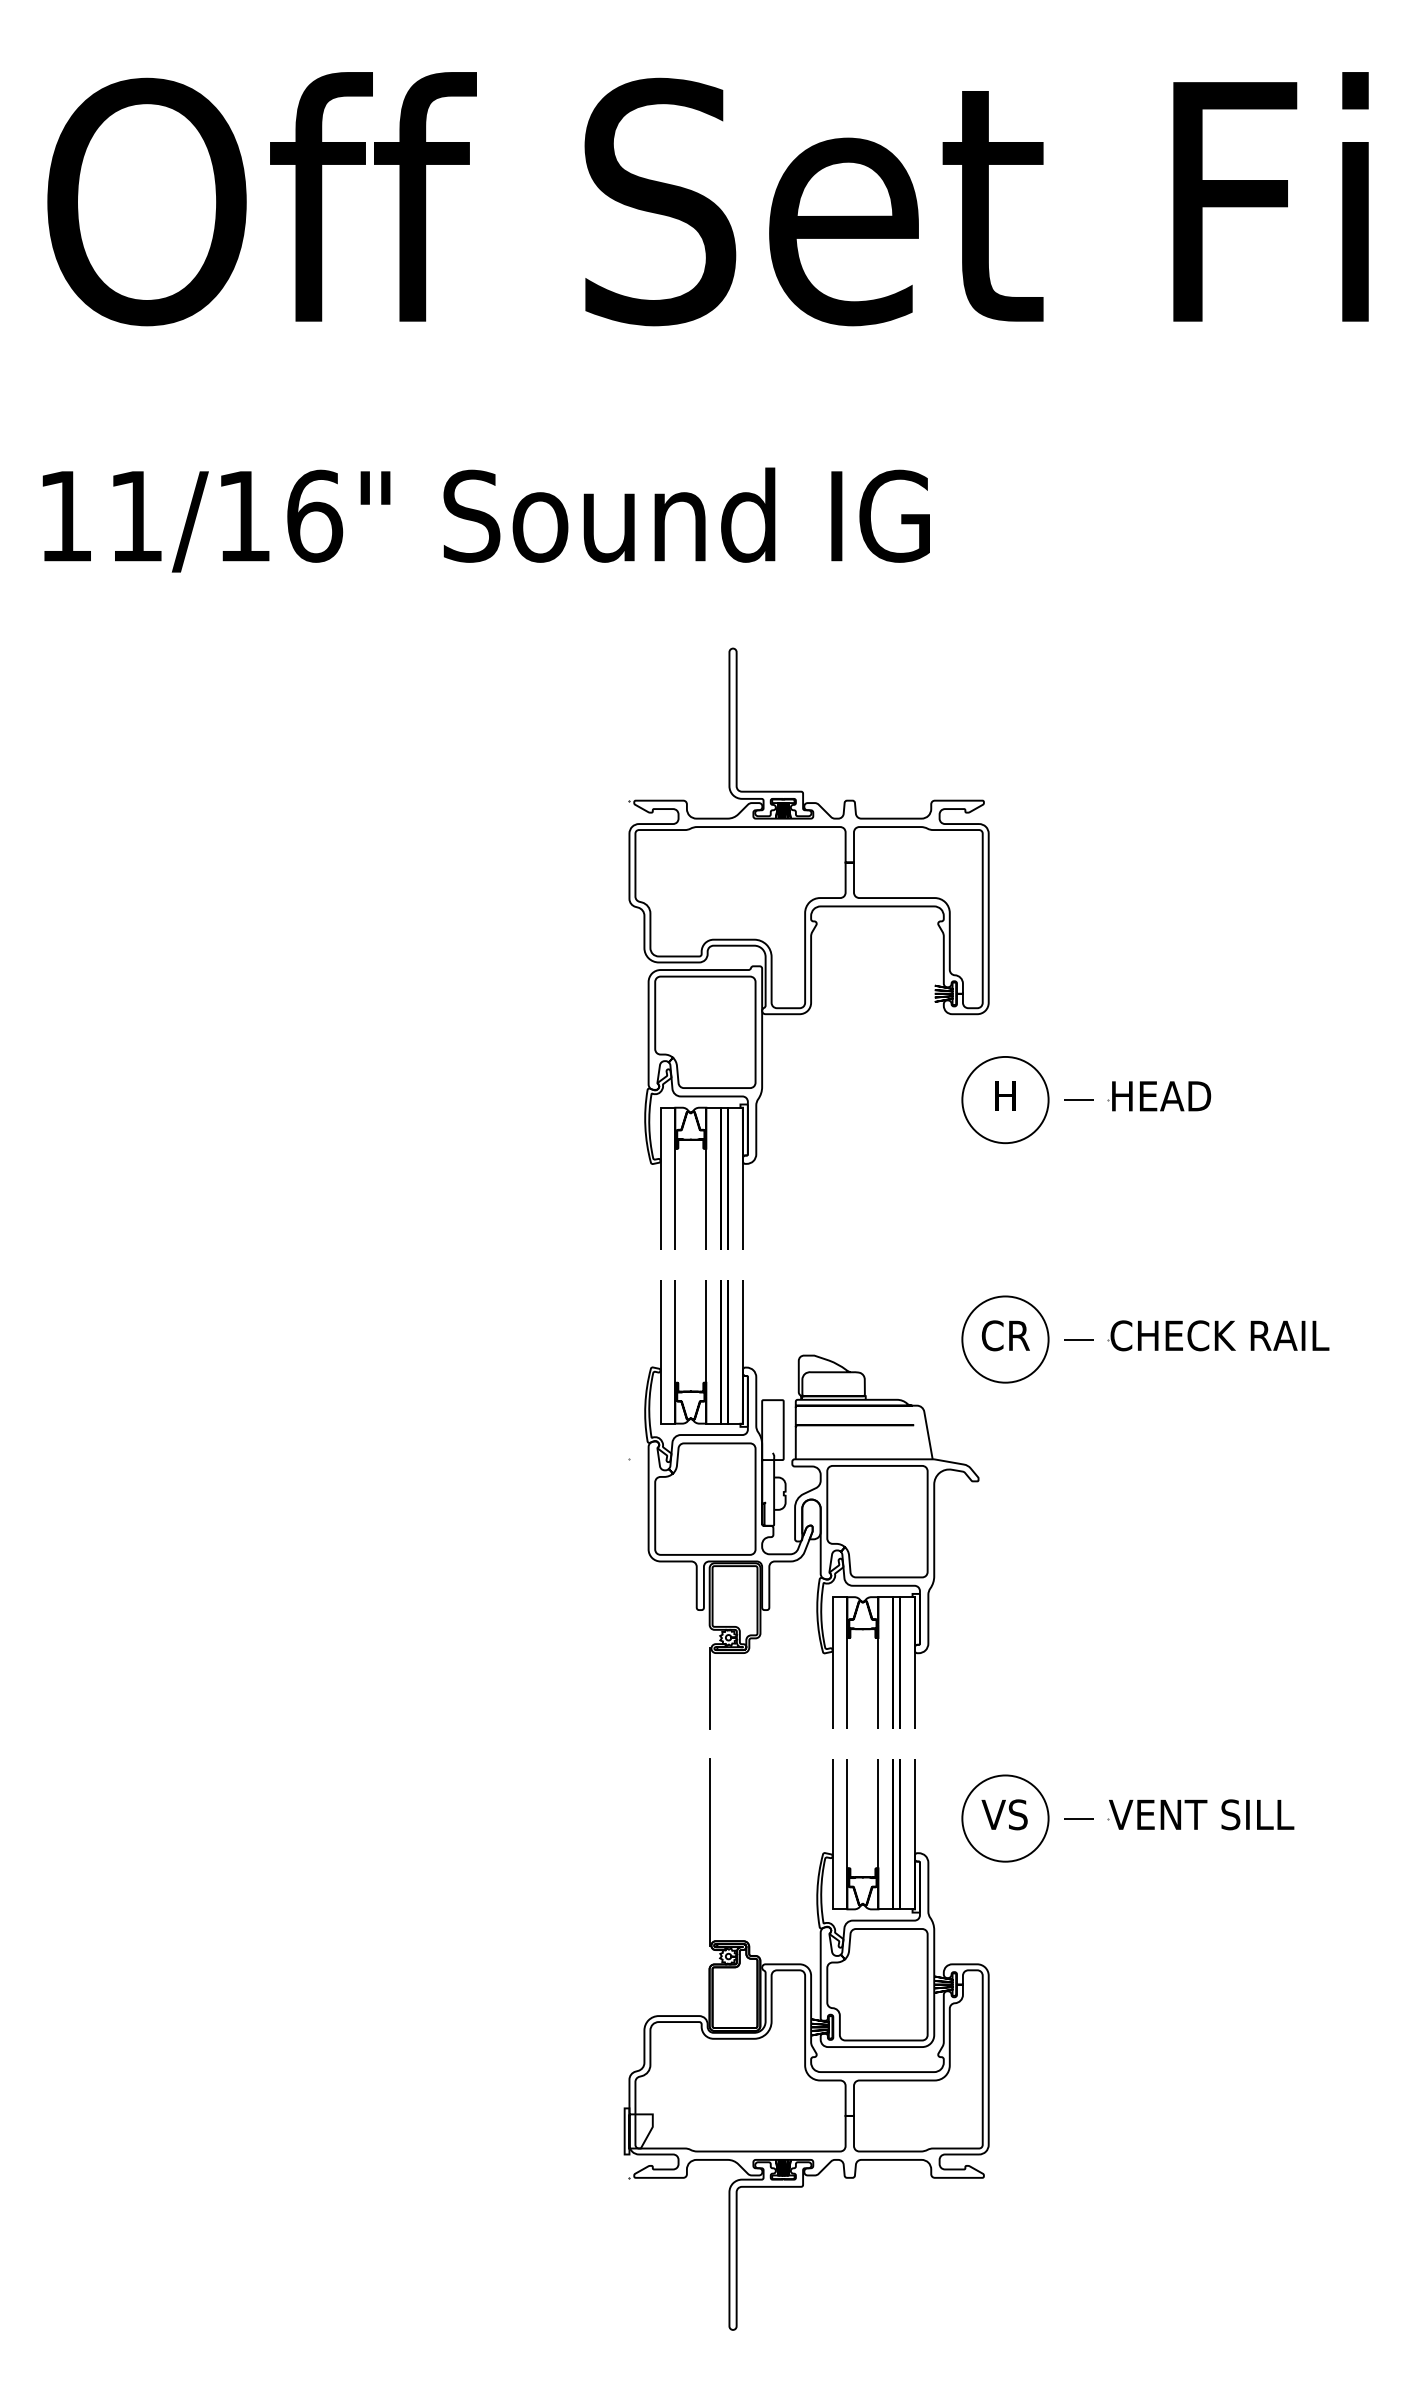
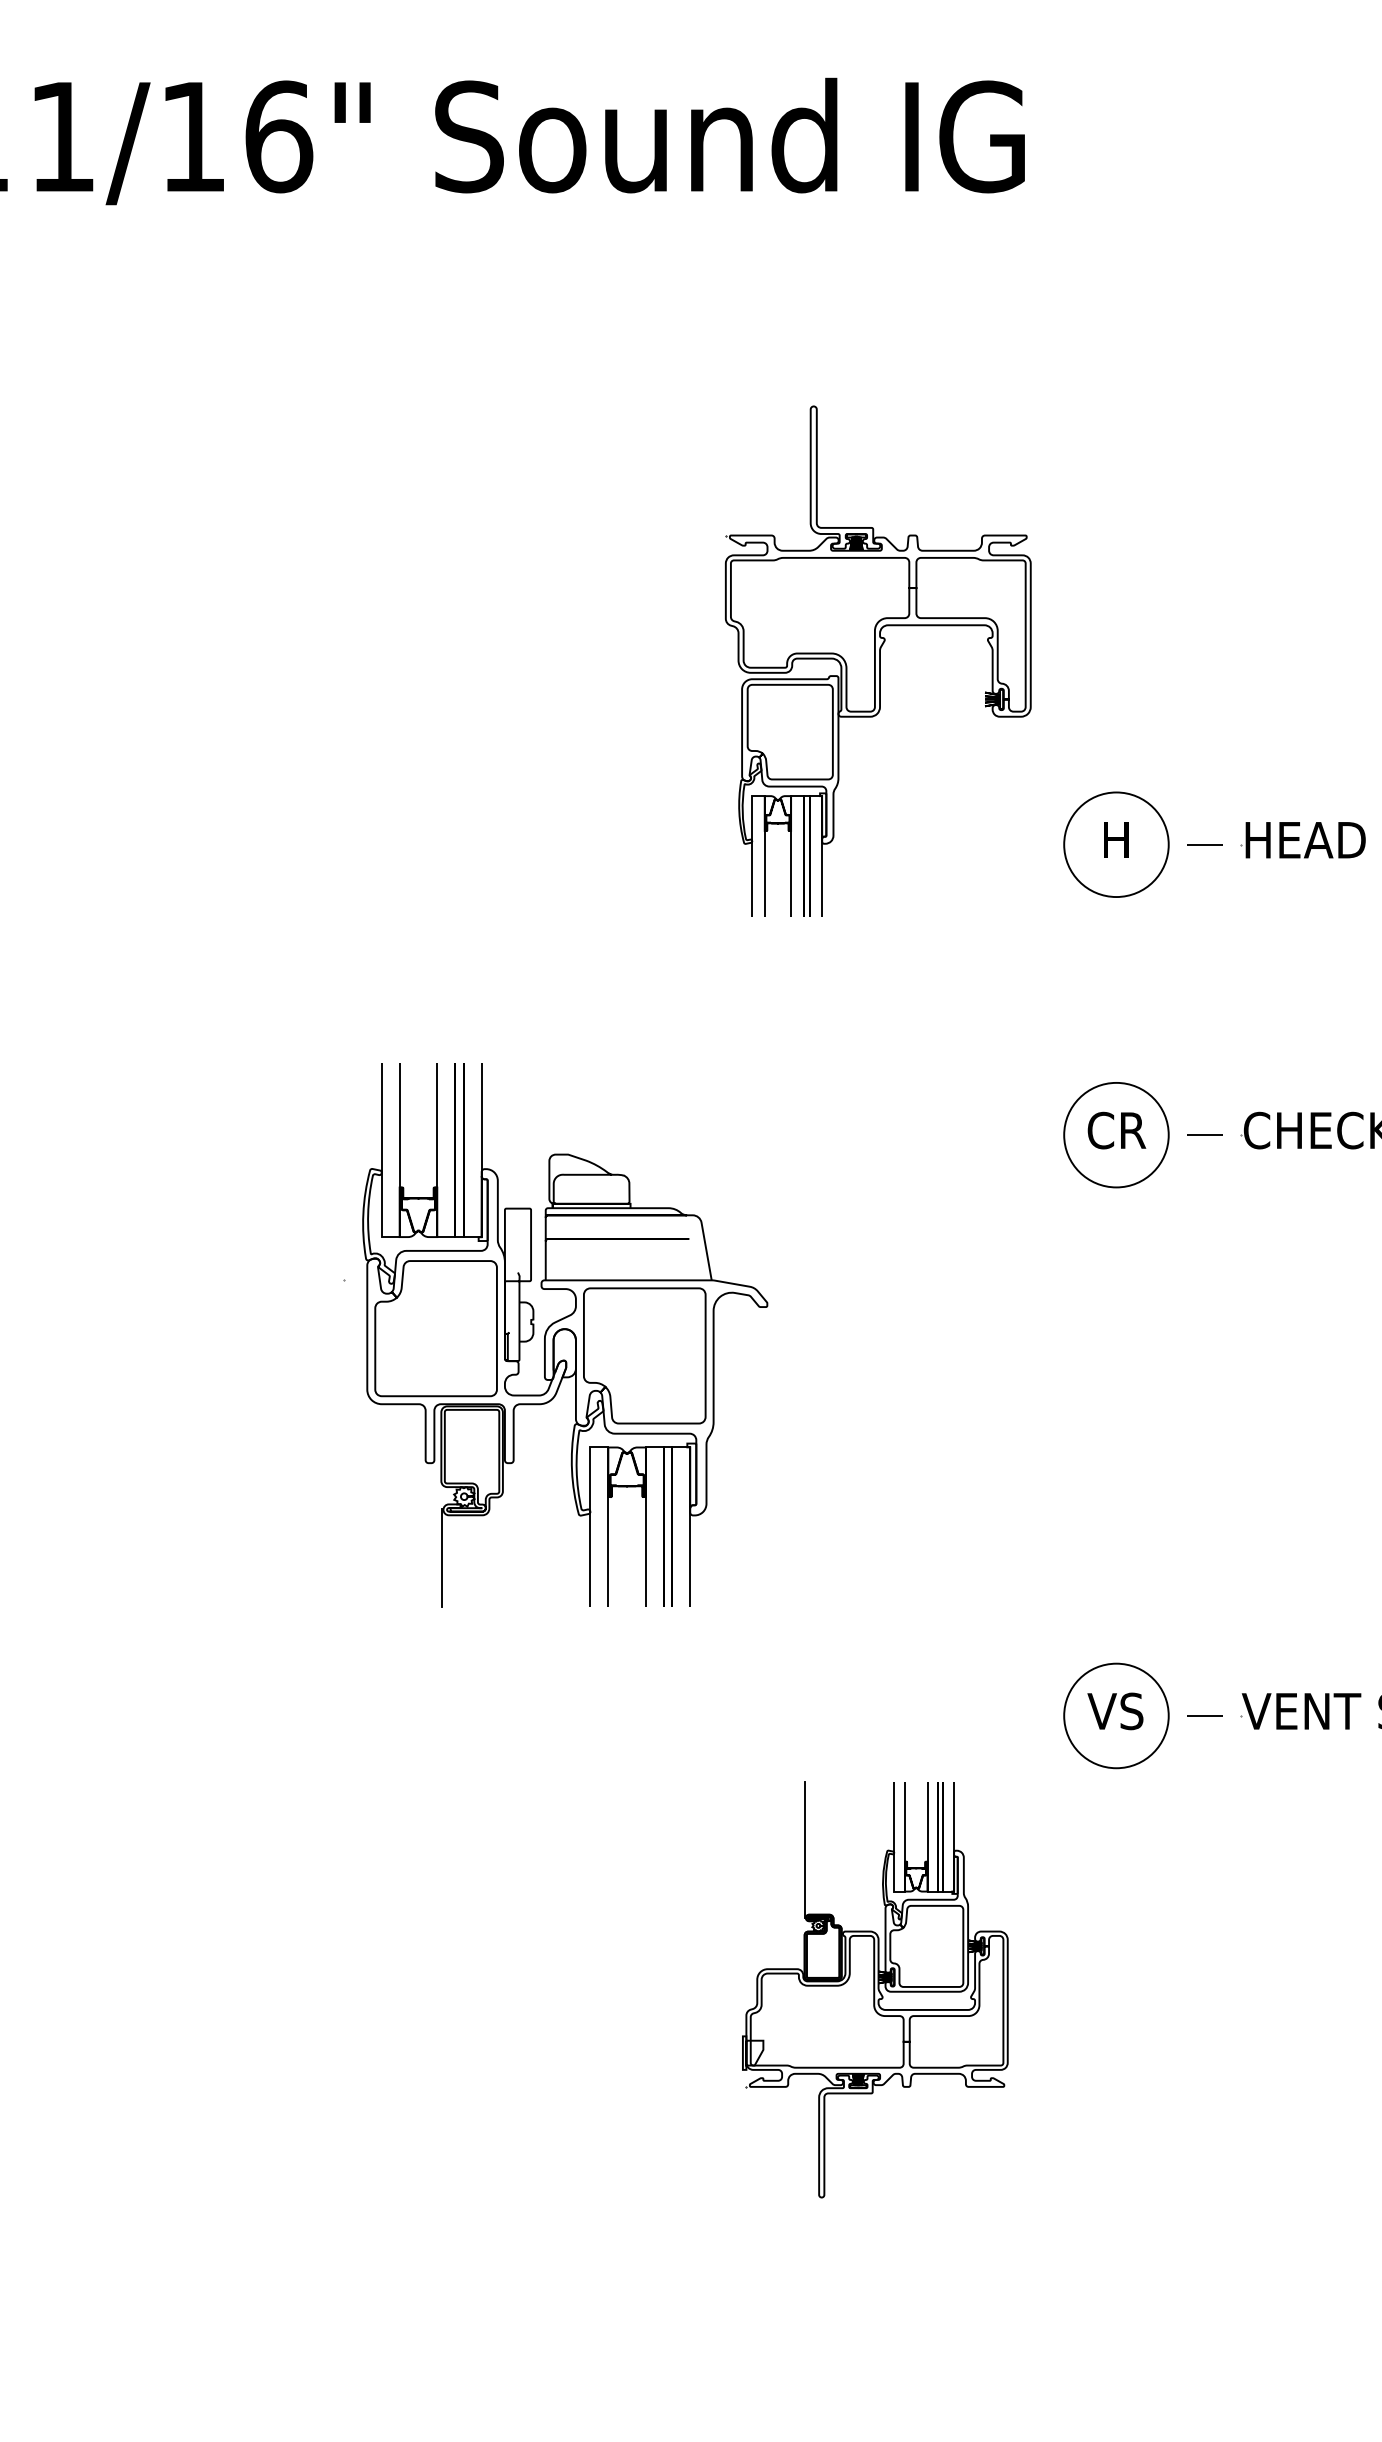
part: (808, 948) -> (877, 660), size x0.7
part: (803, 1504) -> (555, 1335), moved
part: (806, 2044) -> (875, 1989), size x0.6

